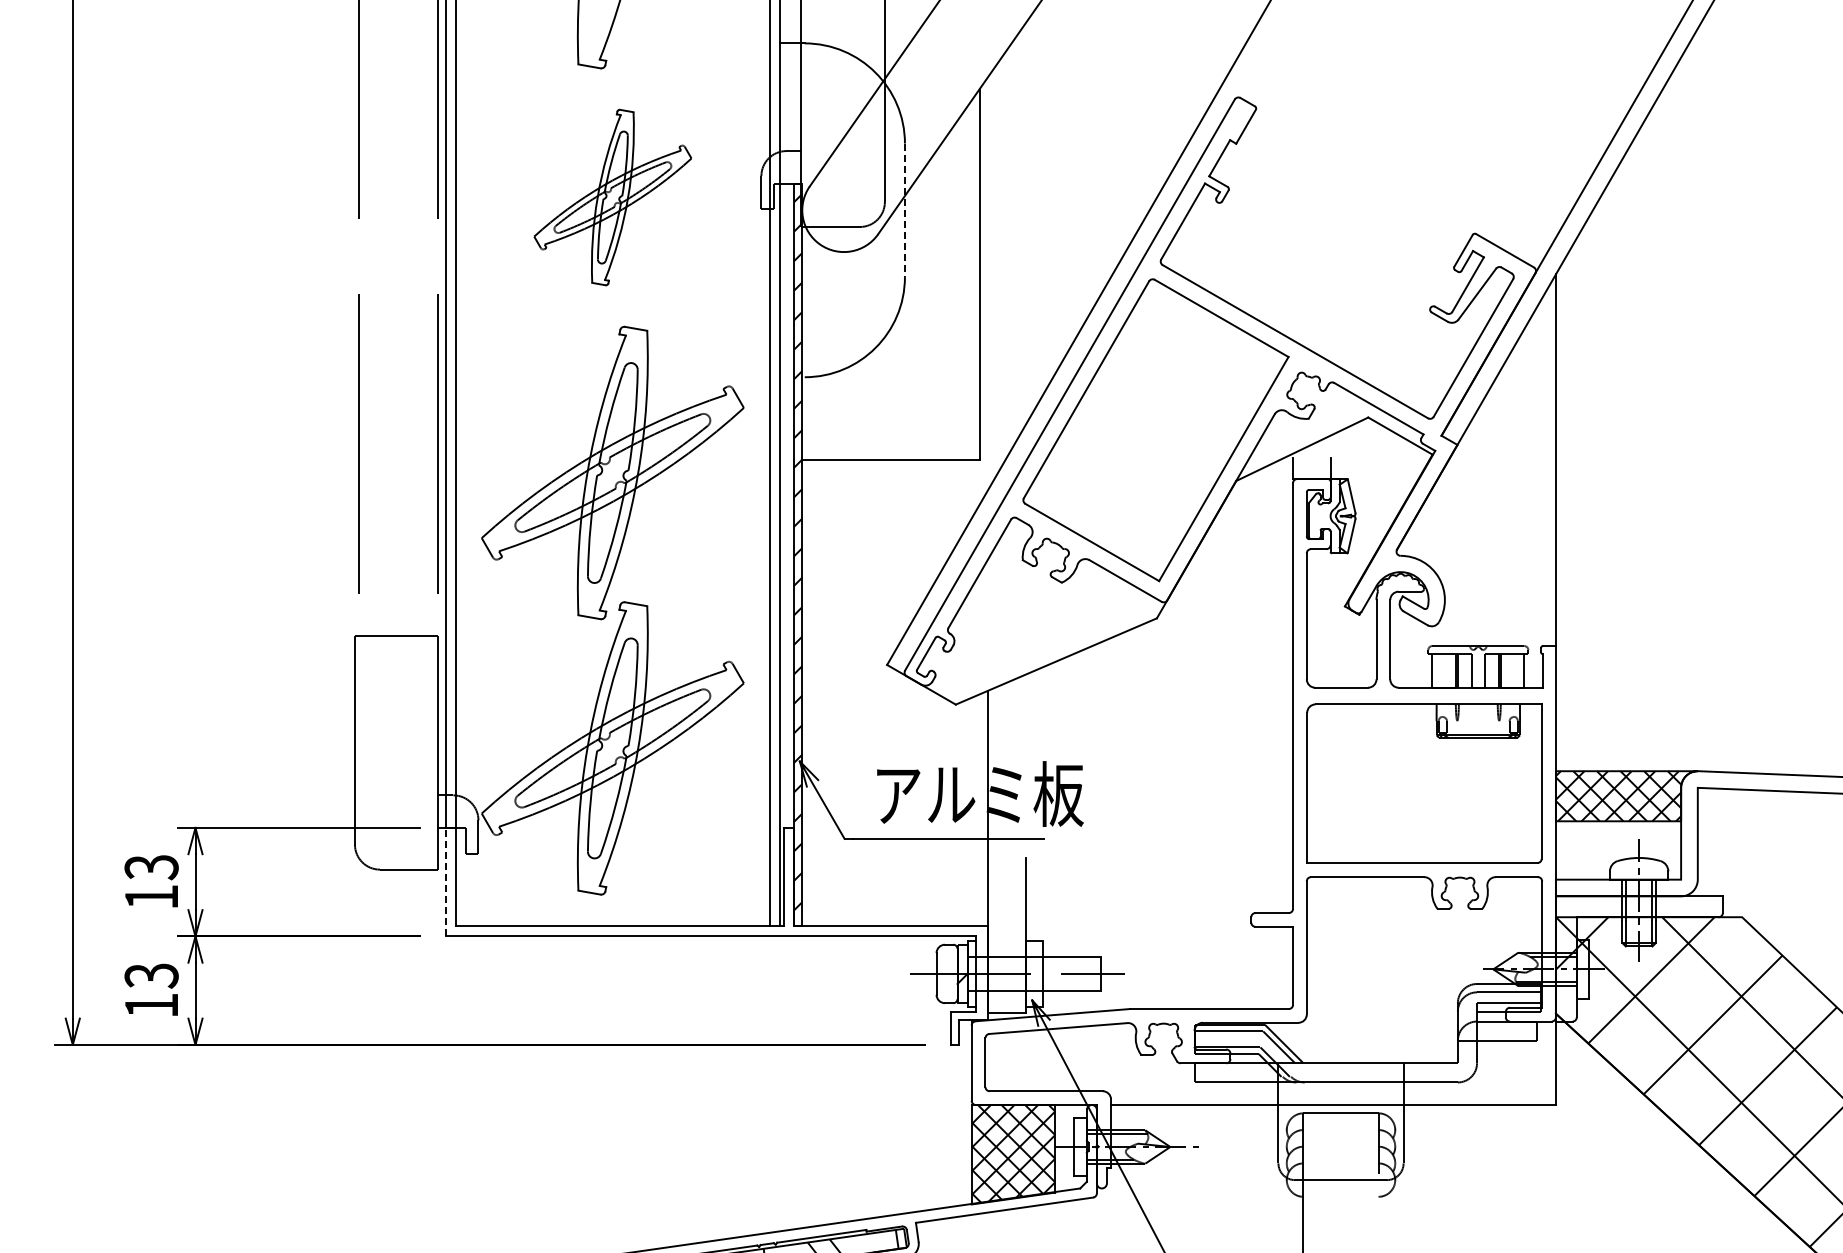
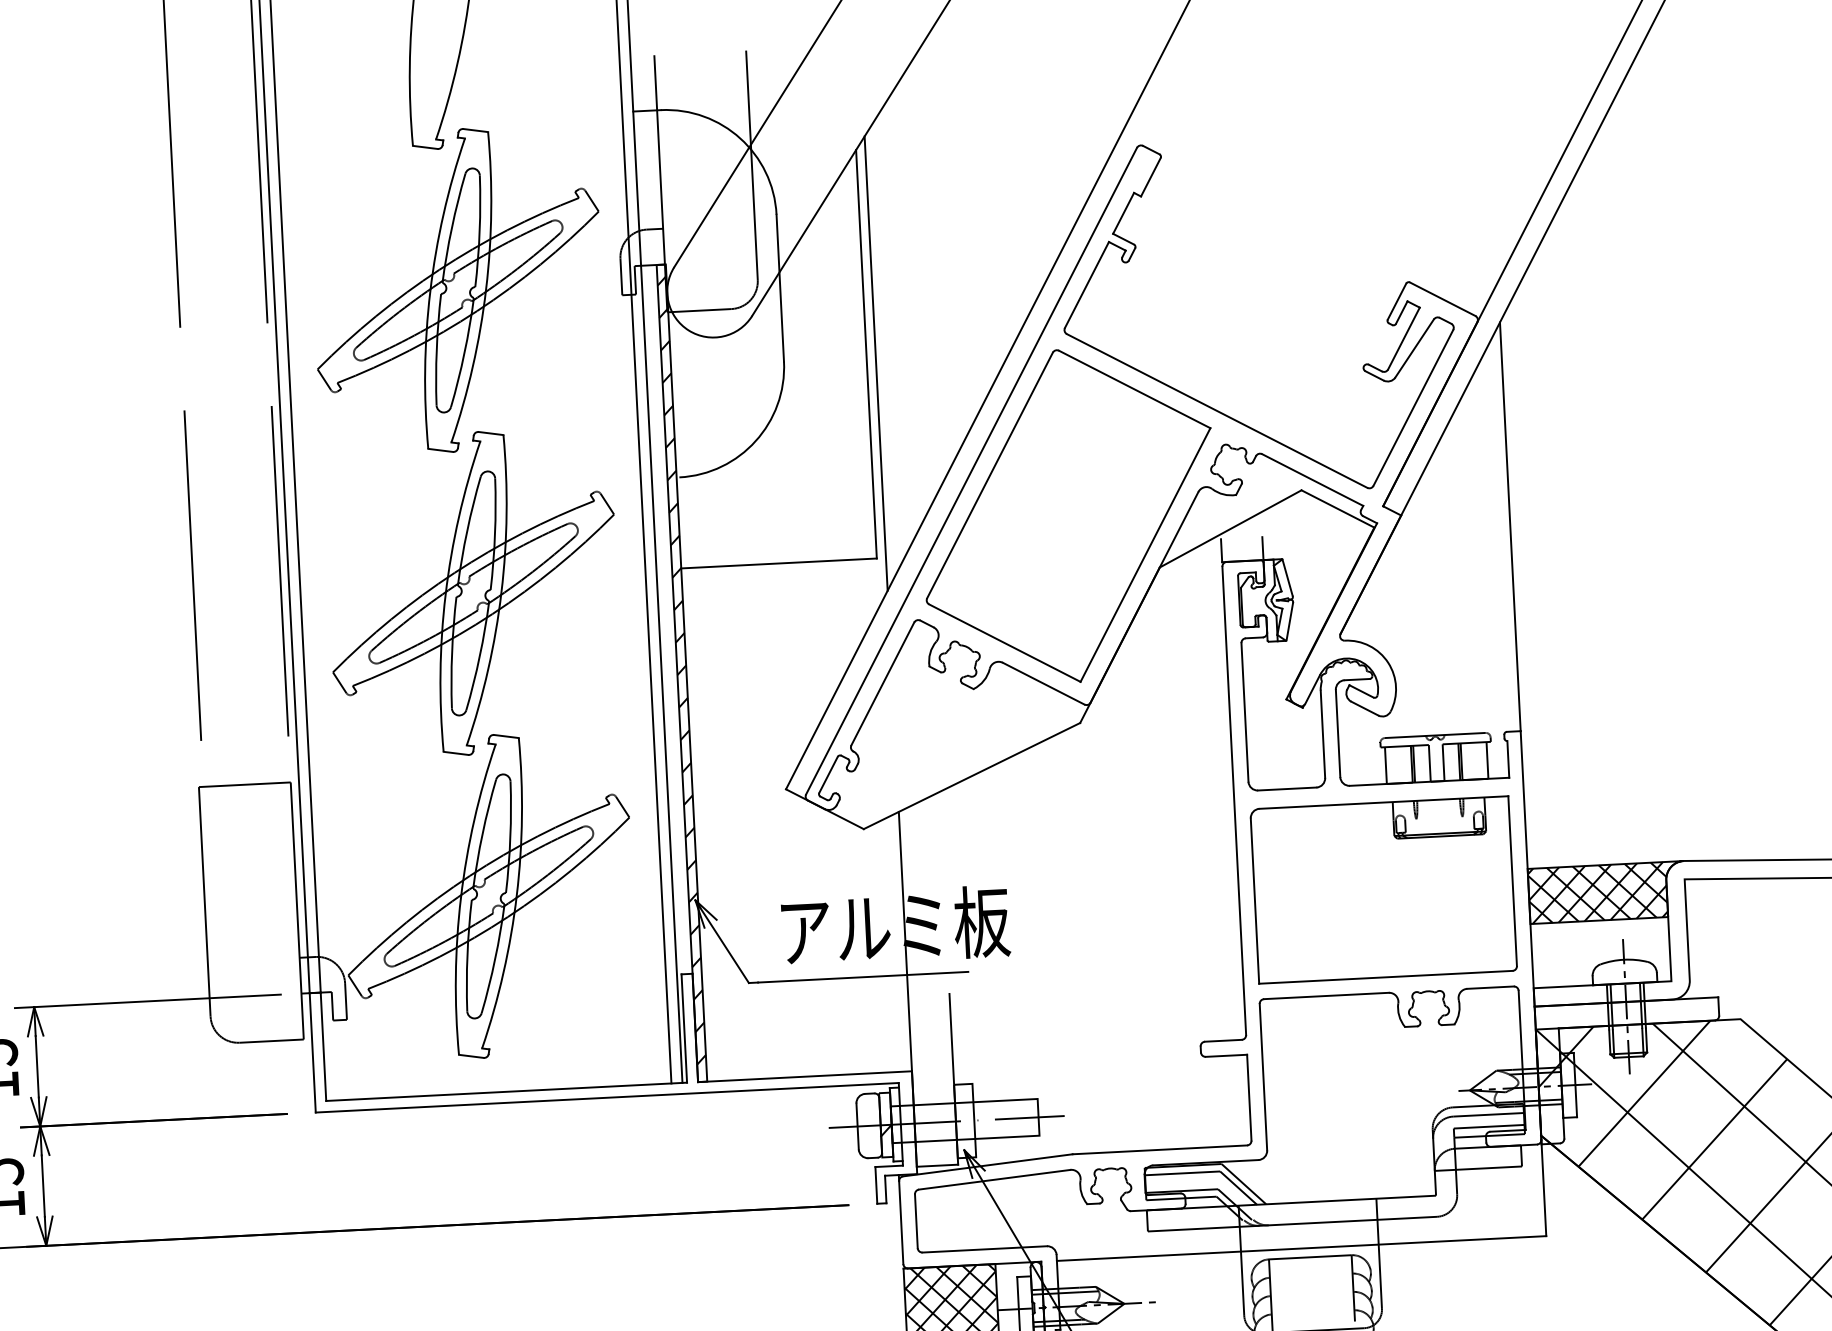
part: (612, 197) -> (457, 290), size x1.67
line: (904, 210) -> (779, 288), dashed -> solid
line: (988, 282) -> (876, 362), added
line: (445, 881) -> (312, 1052), dashed -> solid

